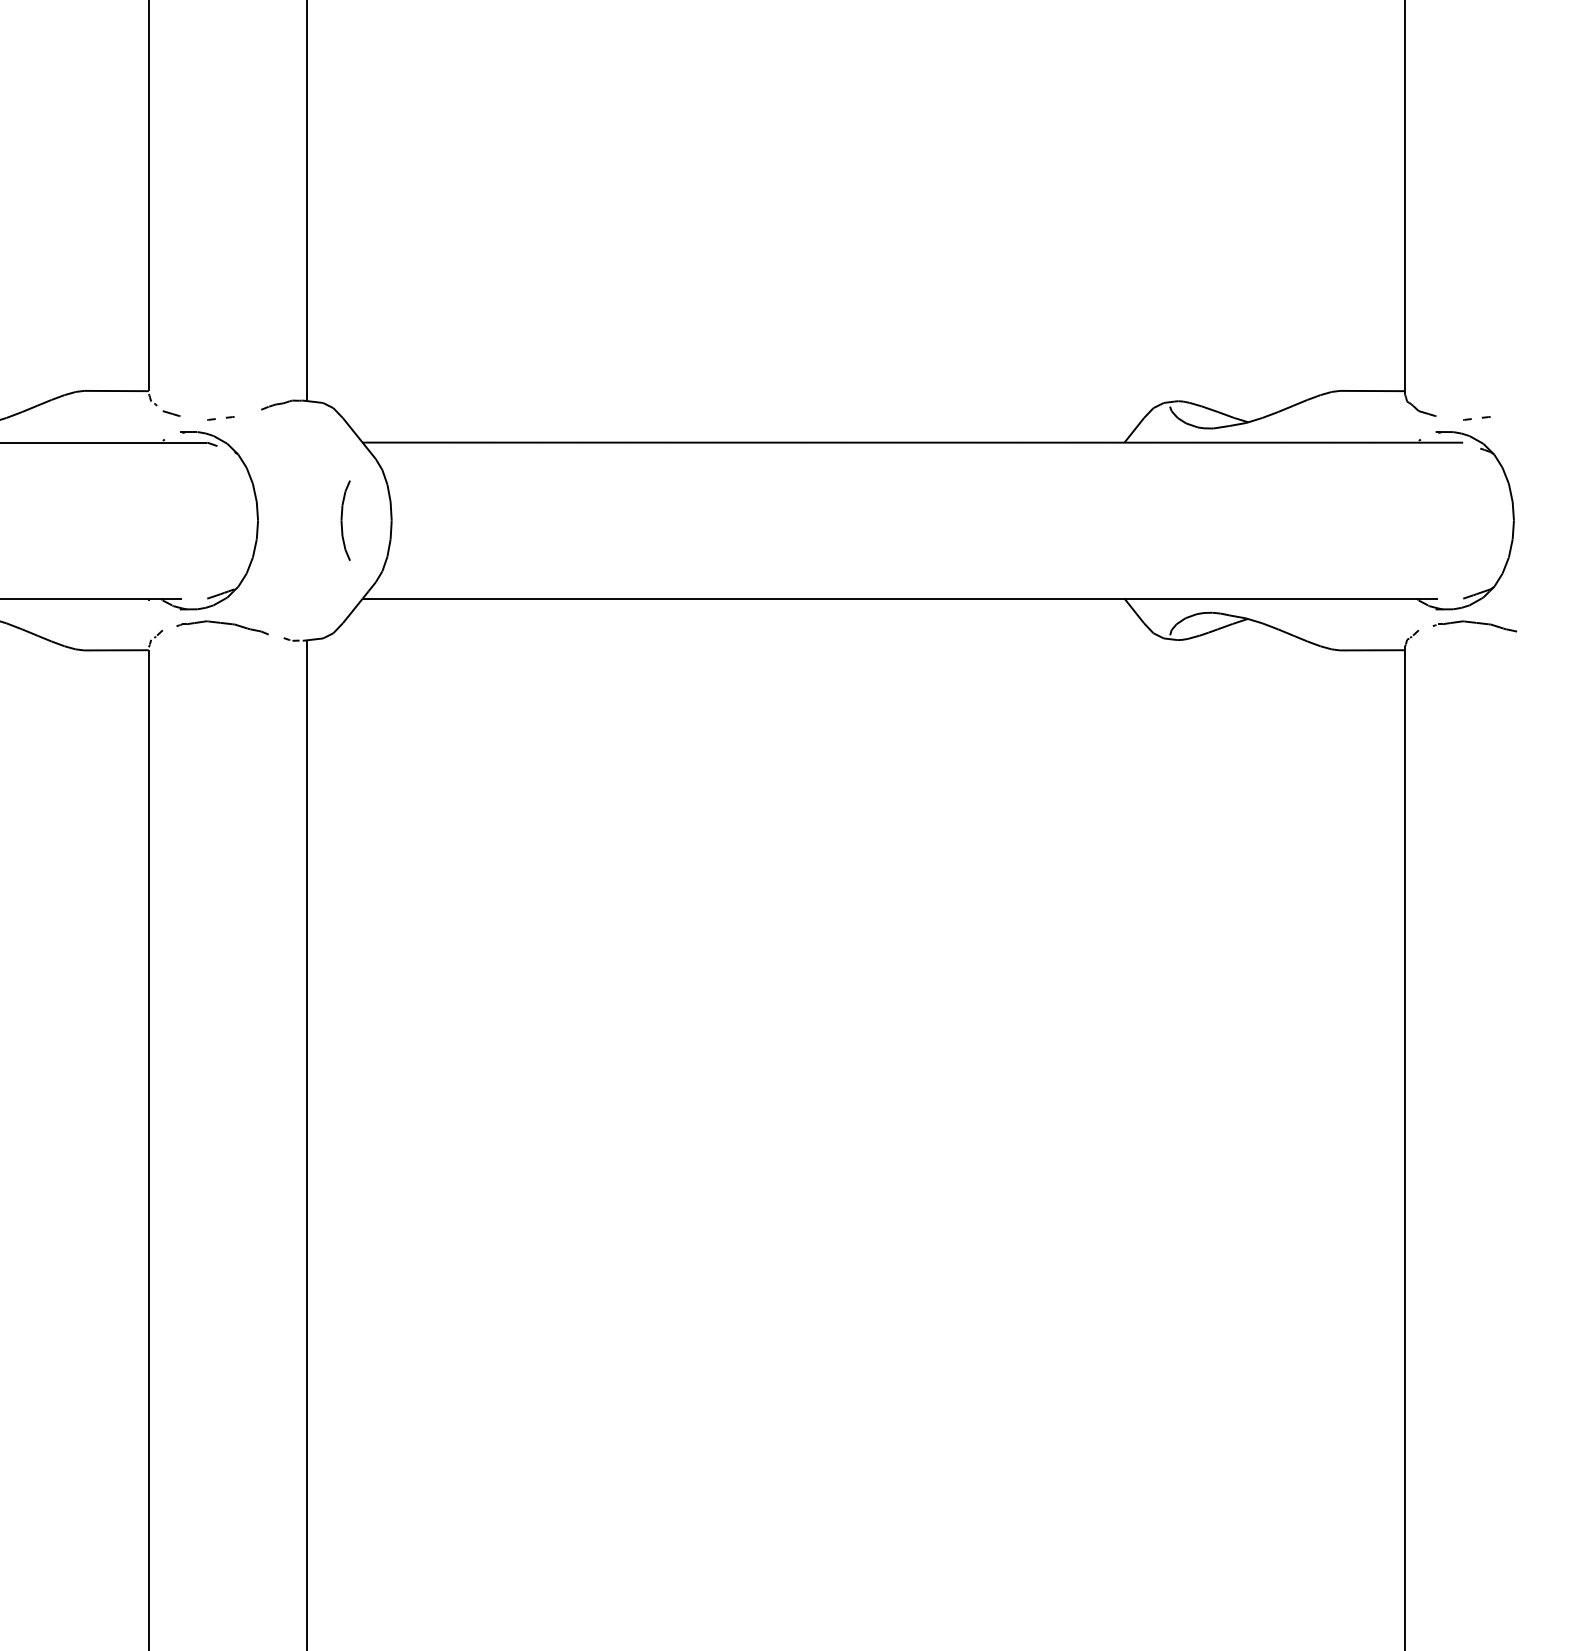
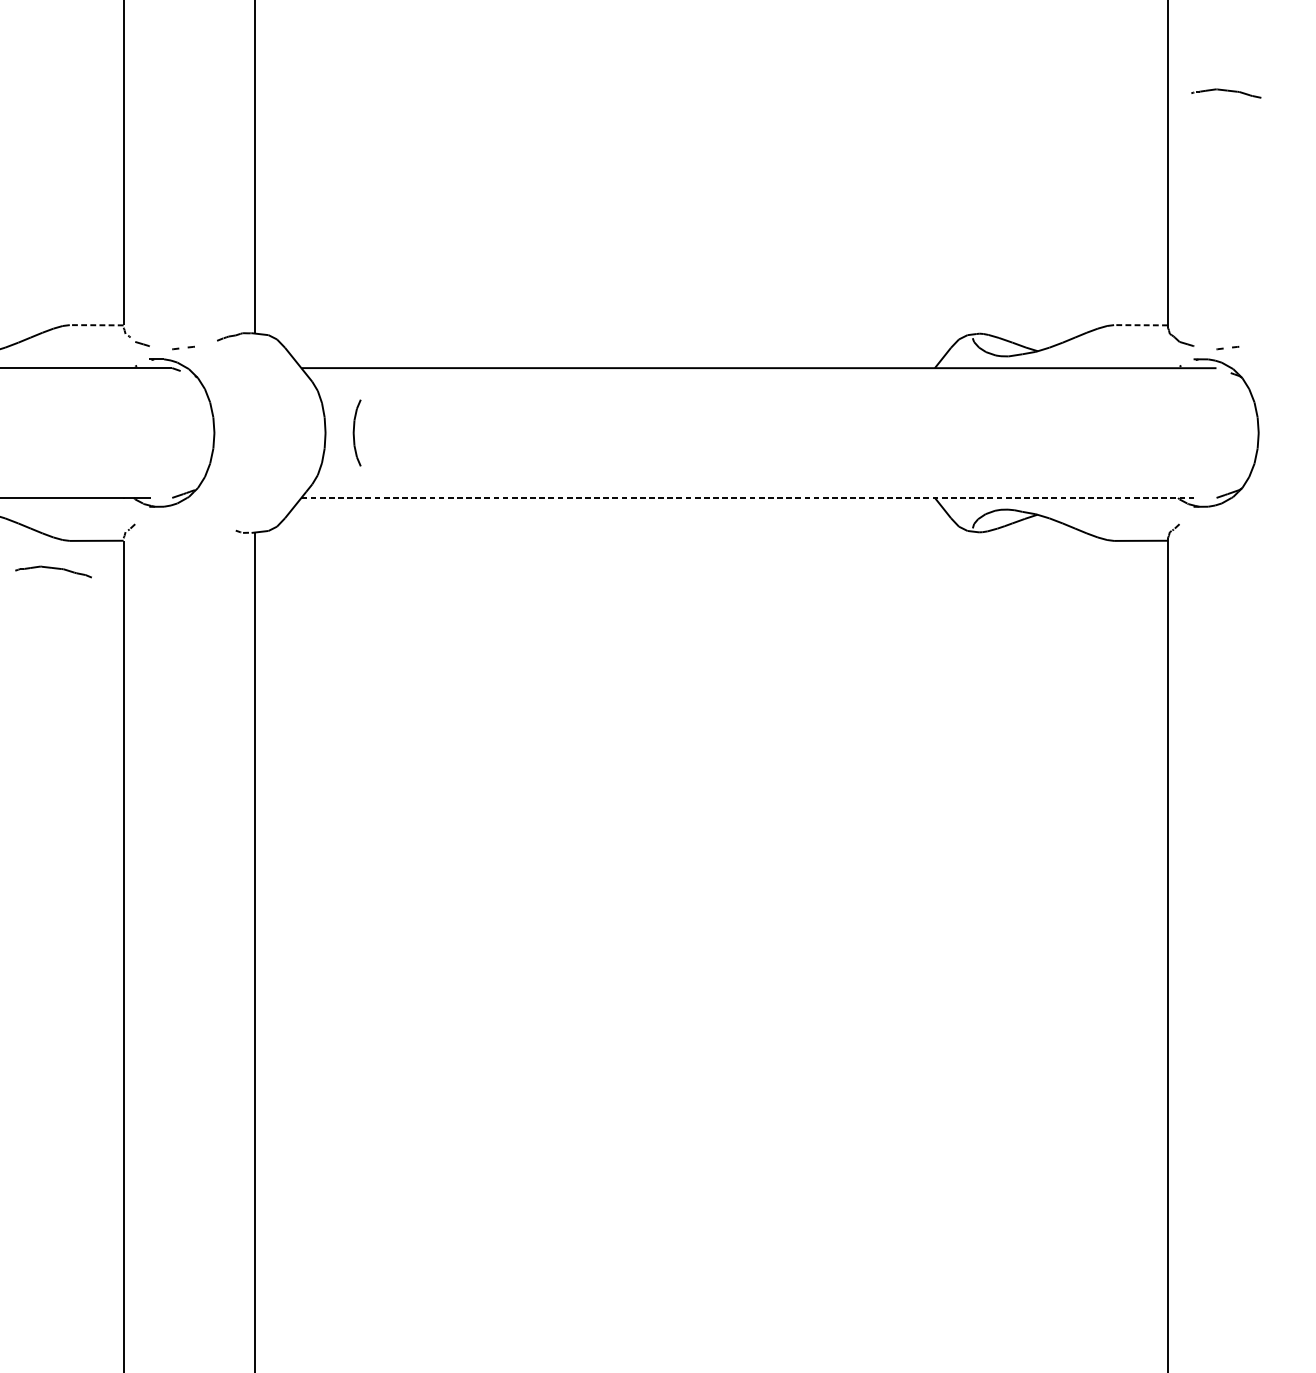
line: (115, 391) -> (95, 325), solid -> dashed
line: (1371, 391) -> (1140, 325), solid -> dashed
part: (345, 520) -> (356, 432), moved
line: (900, 598) -> (748, 497), solid -> dashed
part: (1474, 626) -> (1225, 93), moved
part: (222, 627) -> (53, 571), moved

